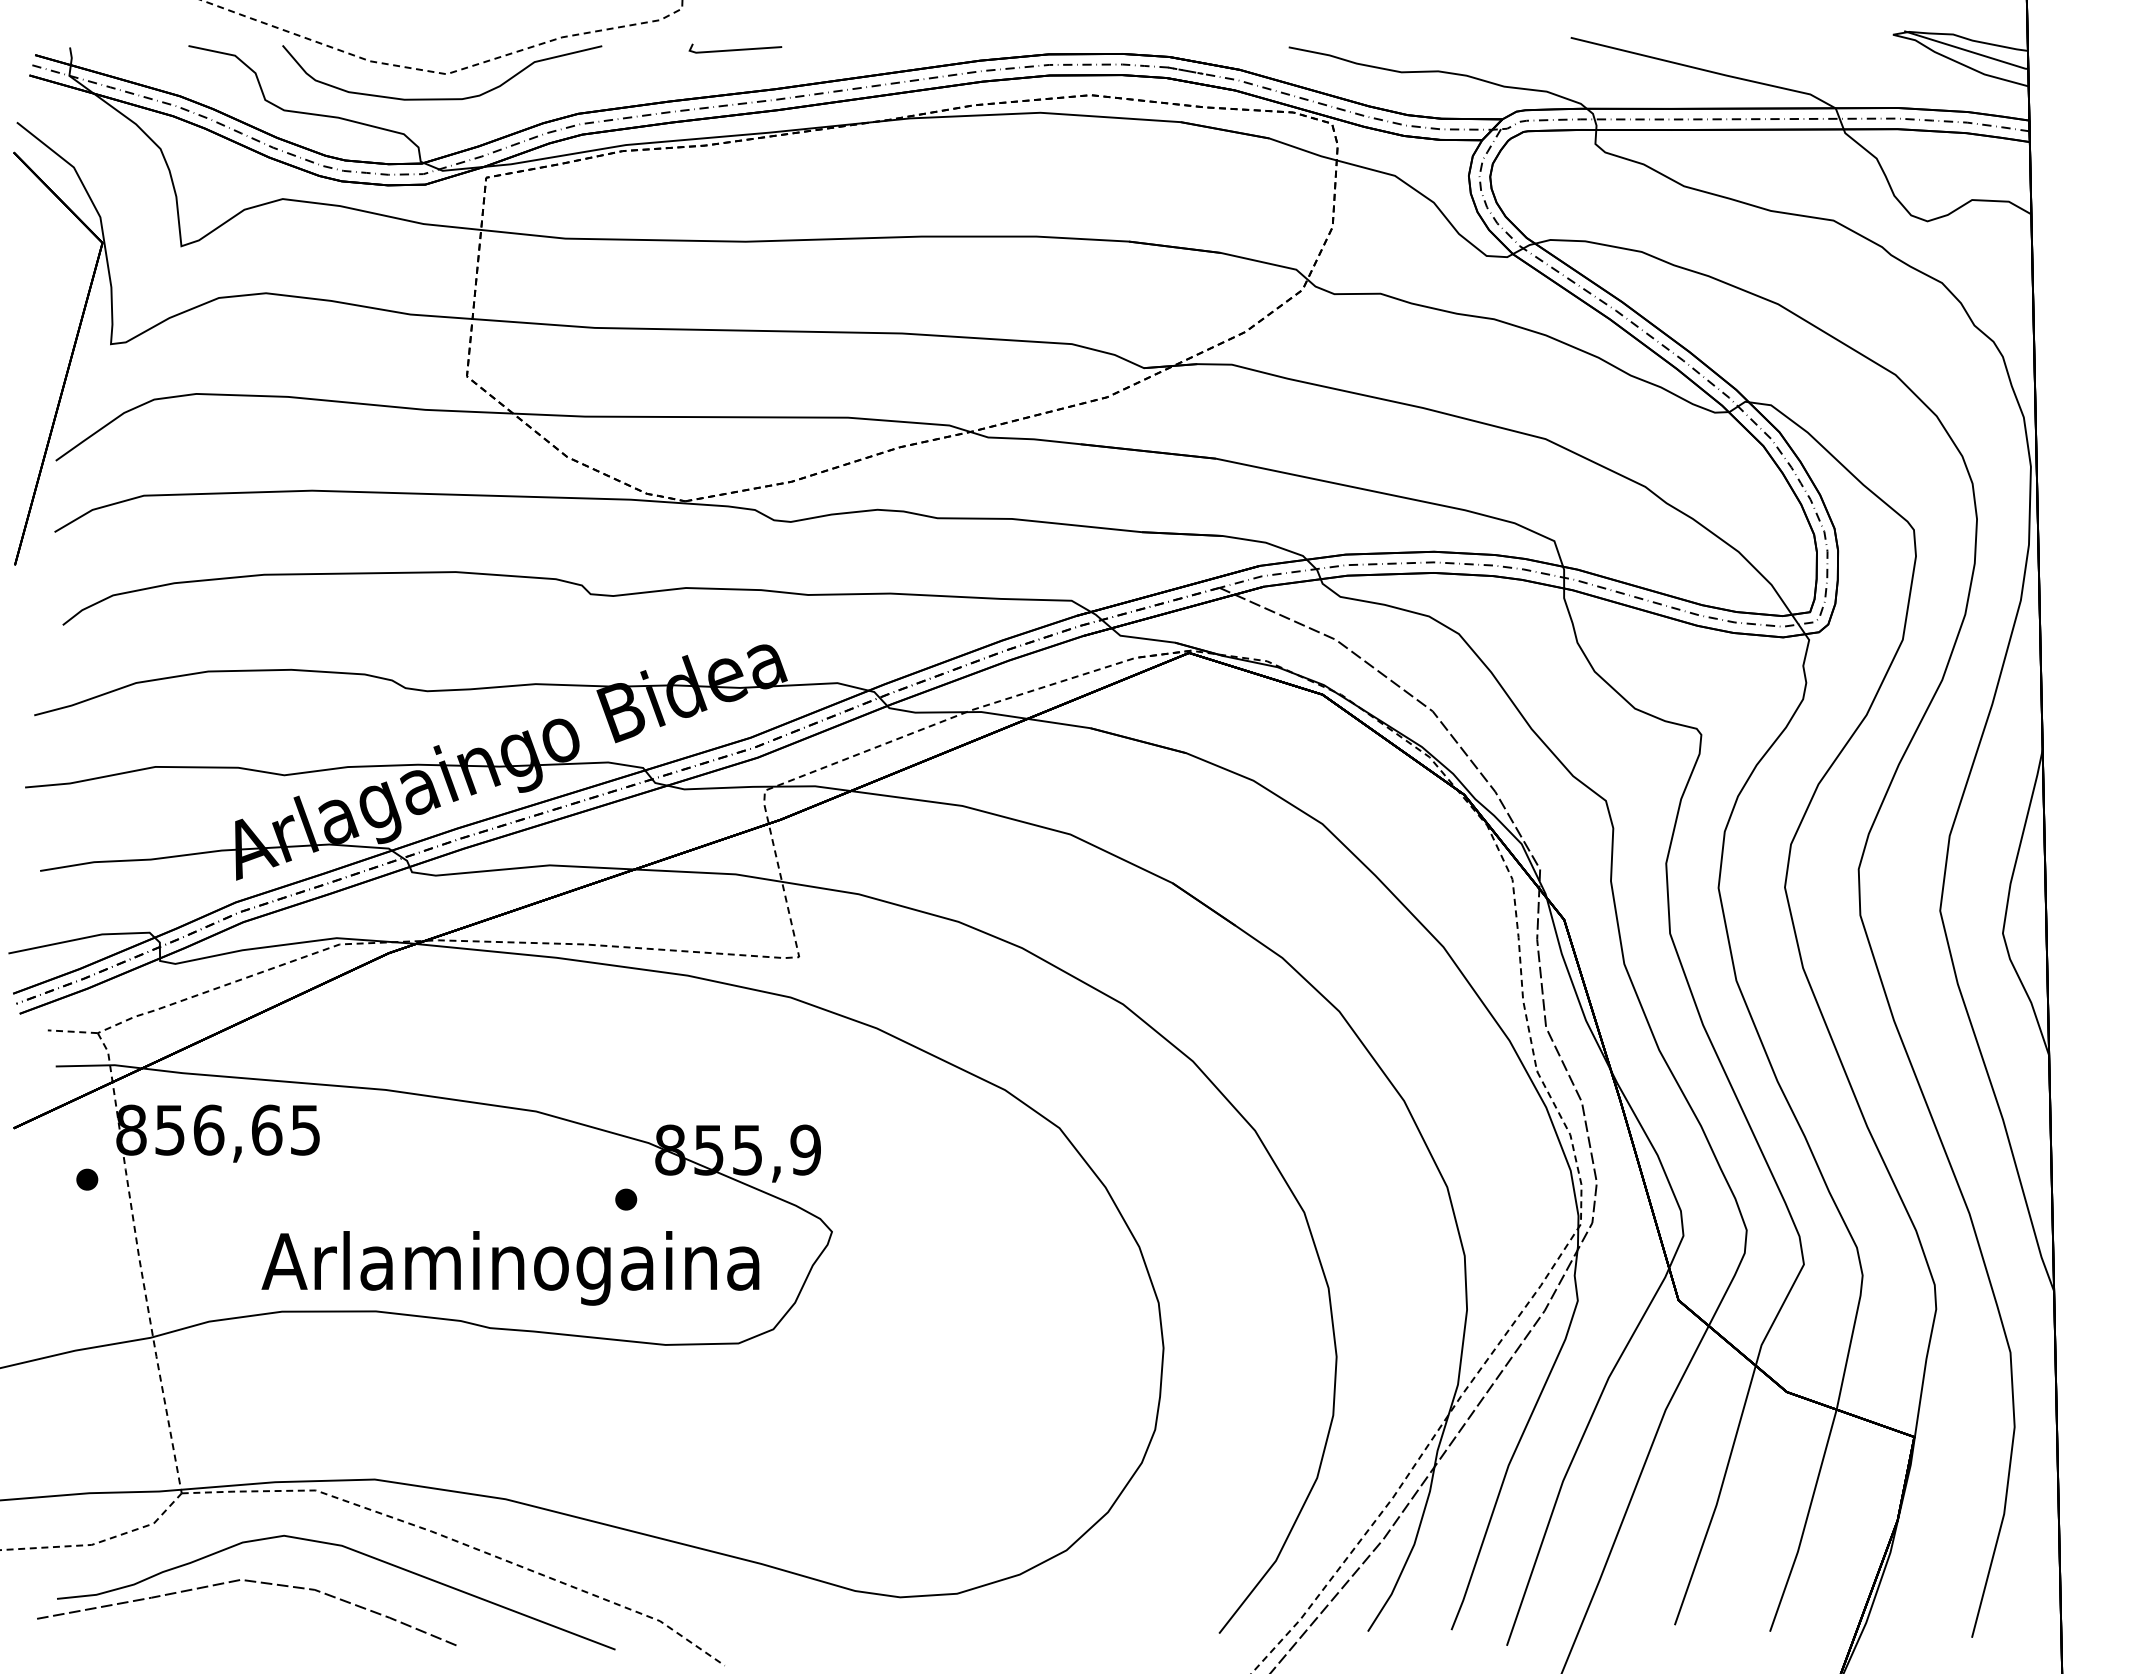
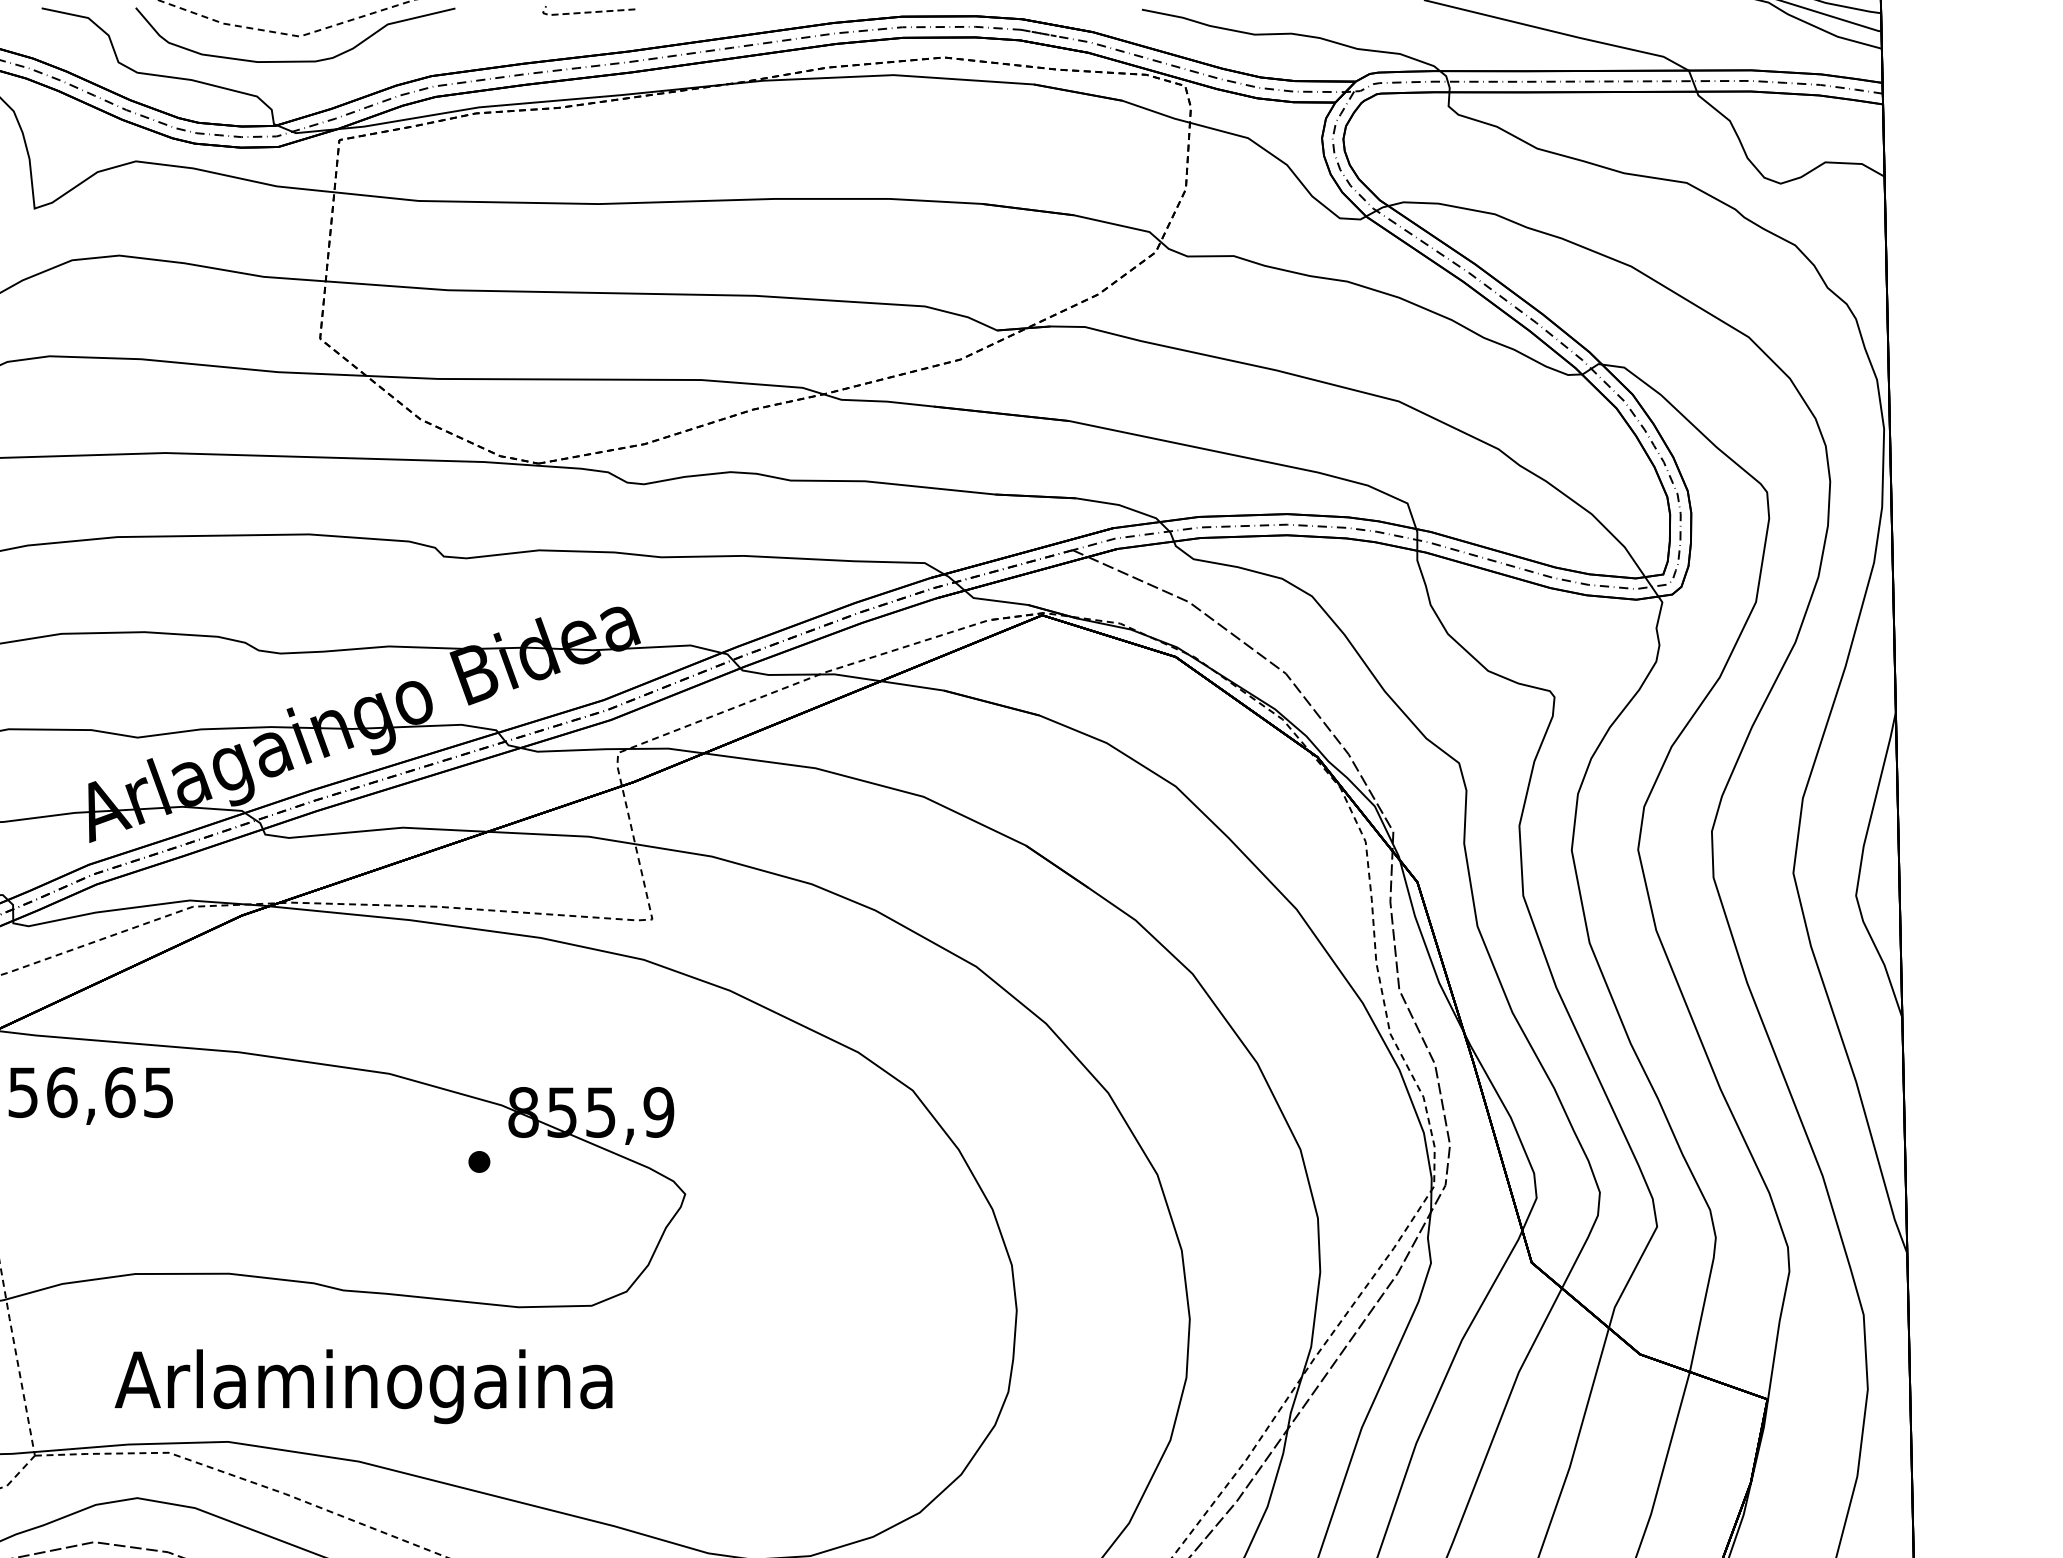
line: (730, 50) -> (583, 12), solid -> dashed
text: (510, 1268) -> (363, 1386), moved

